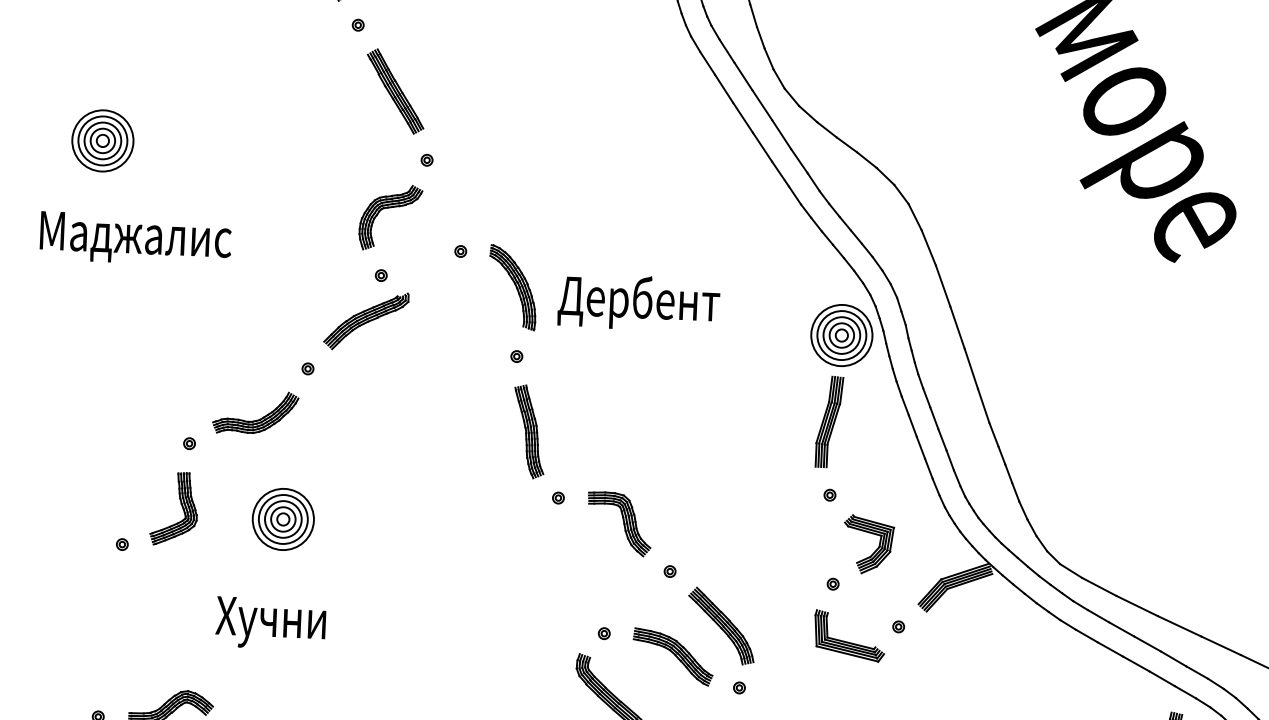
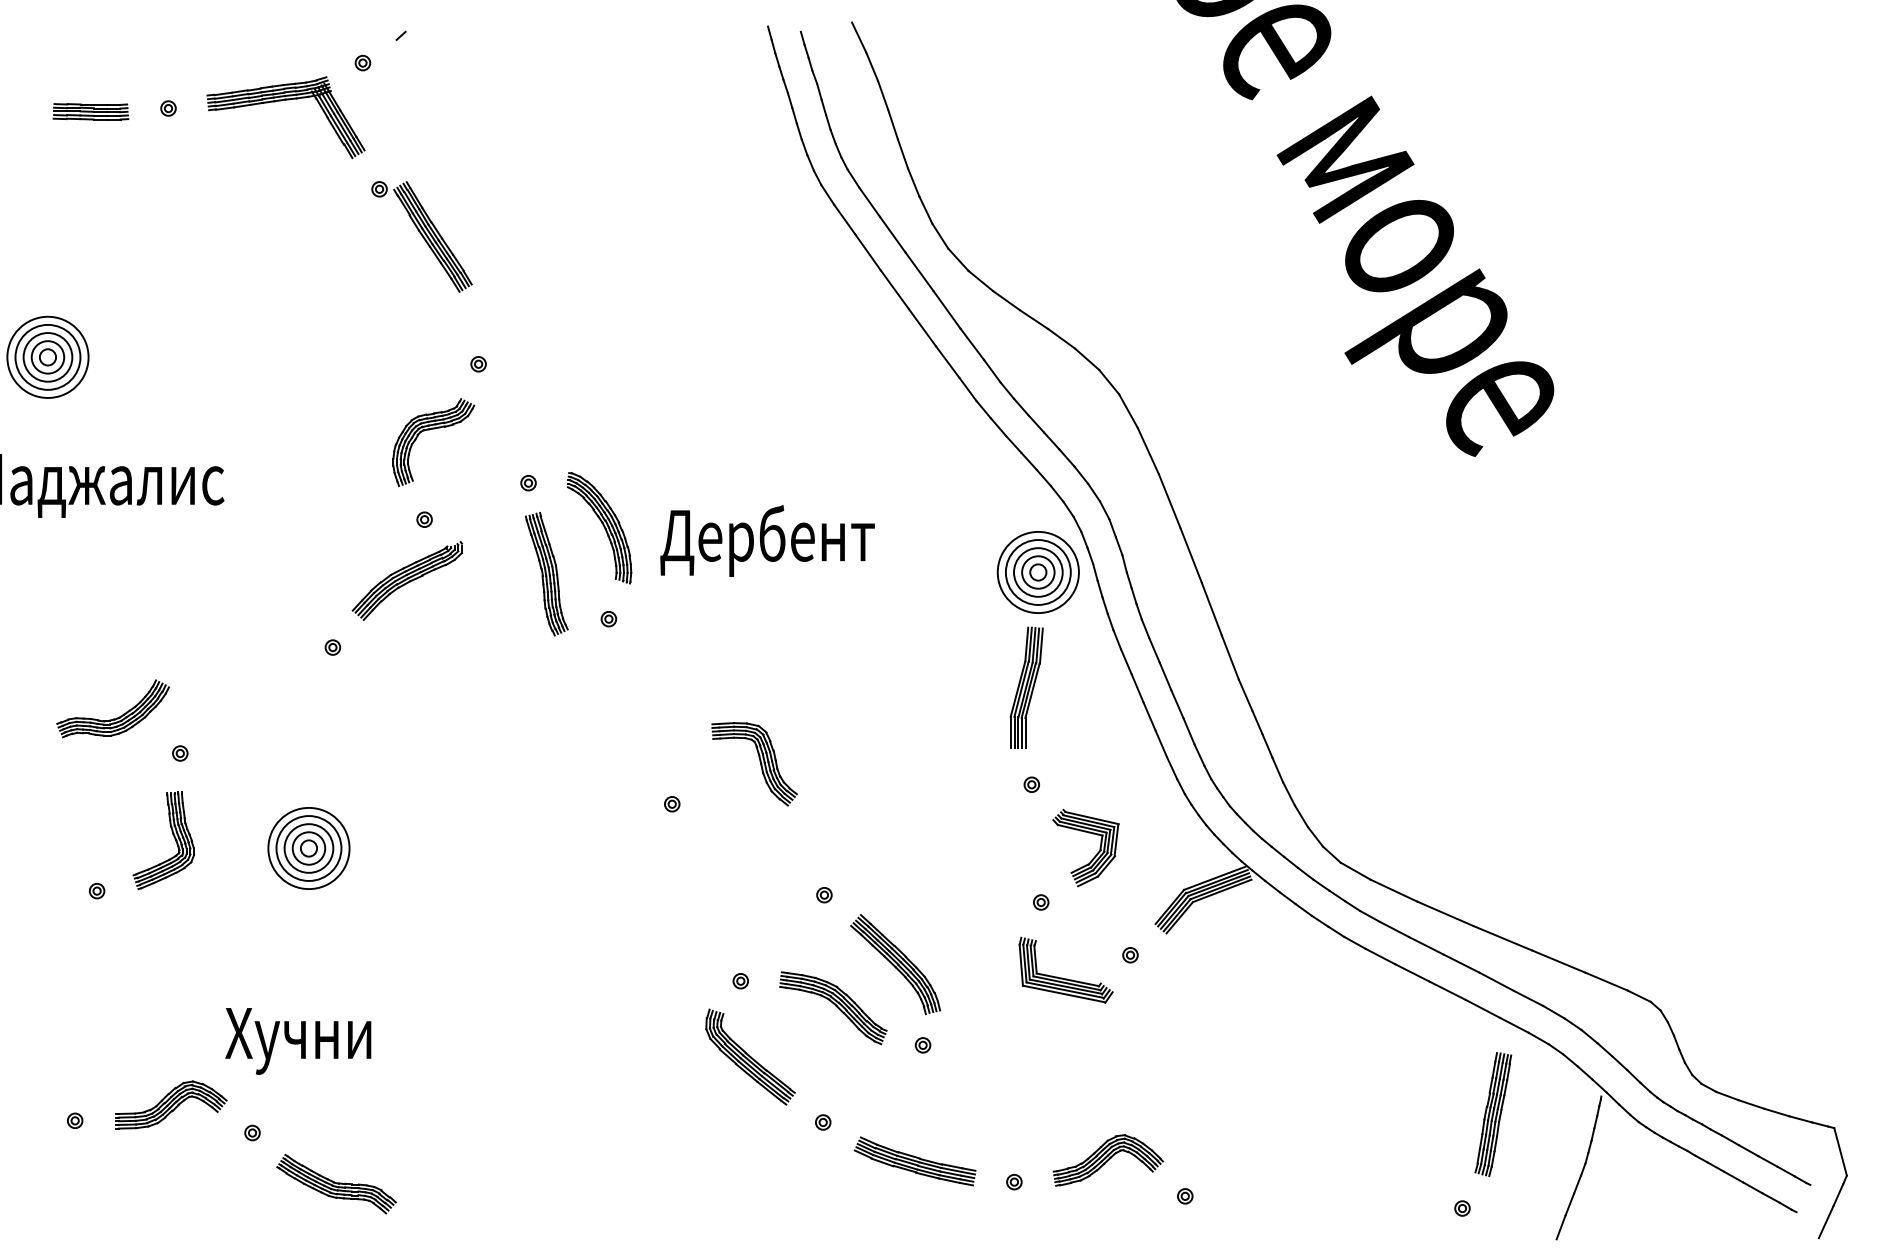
part: (395, 91) -> (432, 236), moved
part: (255, 420) -> (113, 718), moved
part: (529, 432) -> (546, 574), moved
part: (619, 524) -> (754, 764), moved
text: (270, 623) -> (298, 1041), moved

